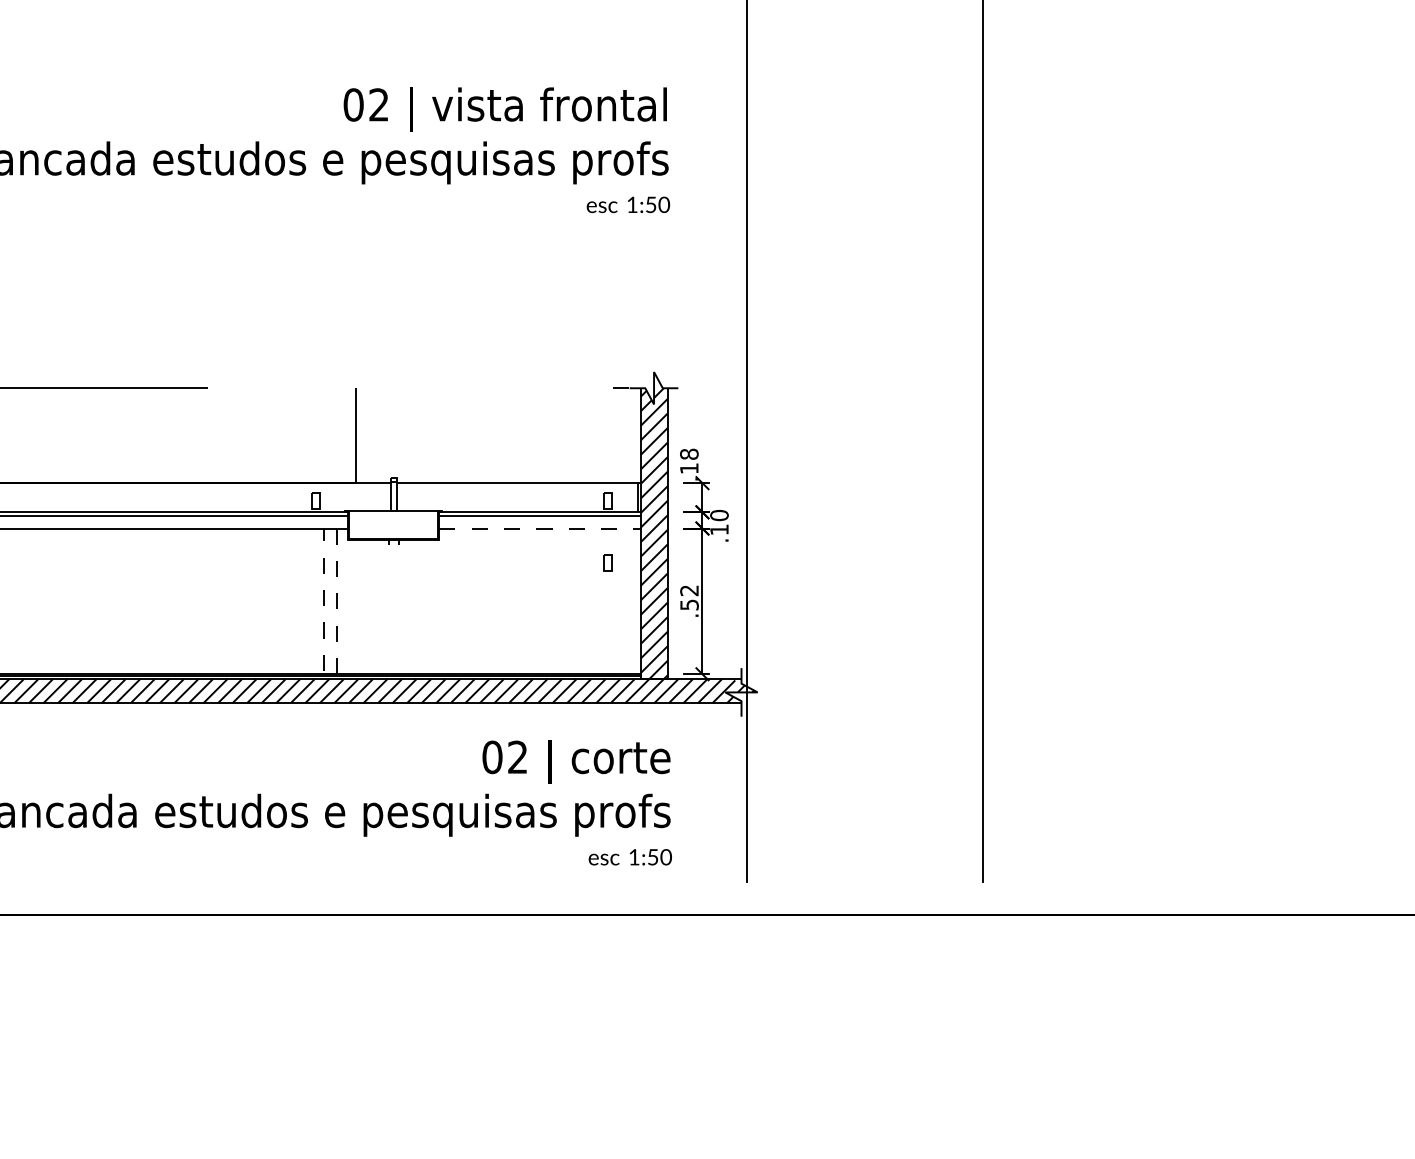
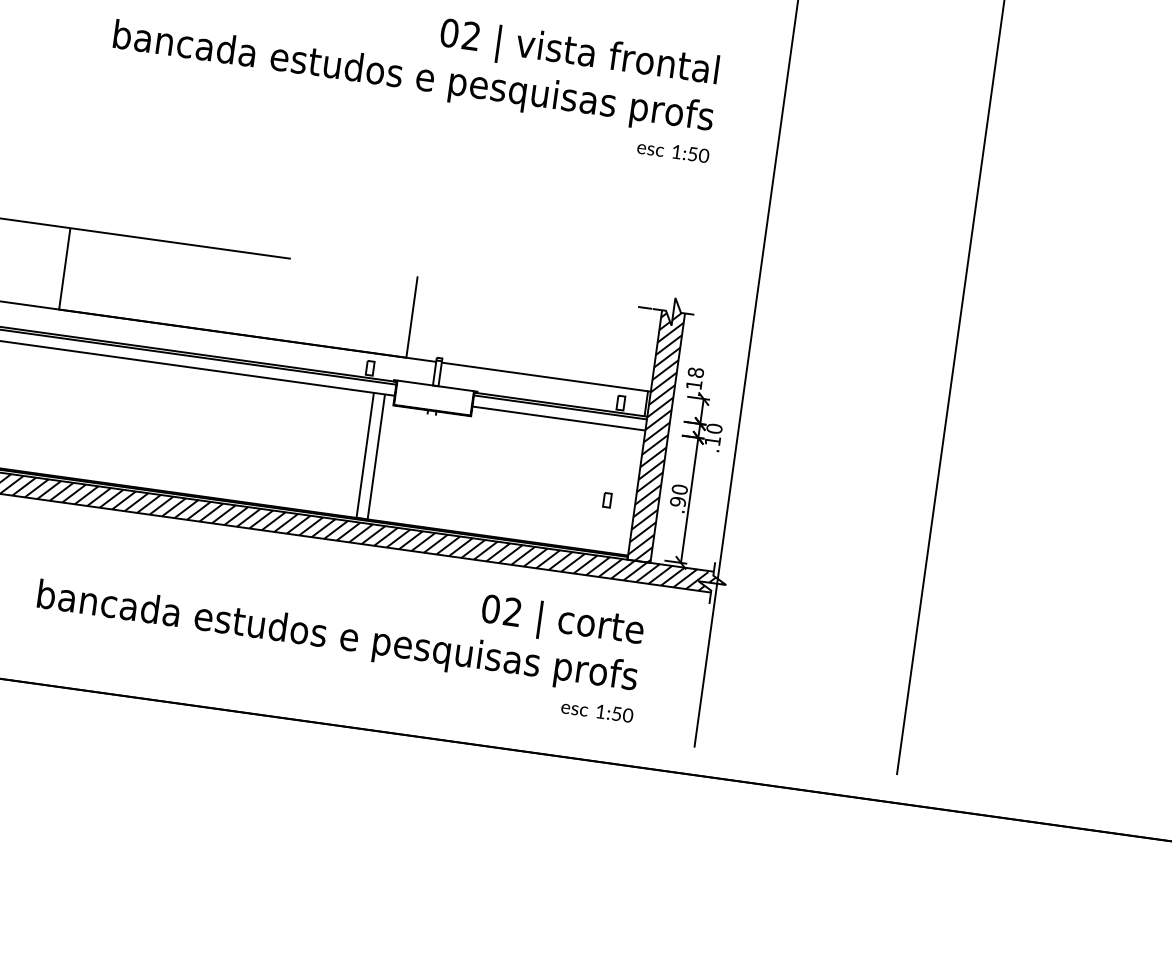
line: (539, 528) -> (558, 418), dashed -> solid
part: (607, 562) -> (606, 499), moved
text: (689, 597) -> (679, 495), .52 -> .90
line: (330, 674) -> (361, 518), dashed -> solid

